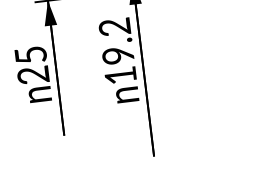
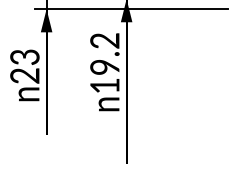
text: (30, 54) -> (24, 56), 25 -> 23

